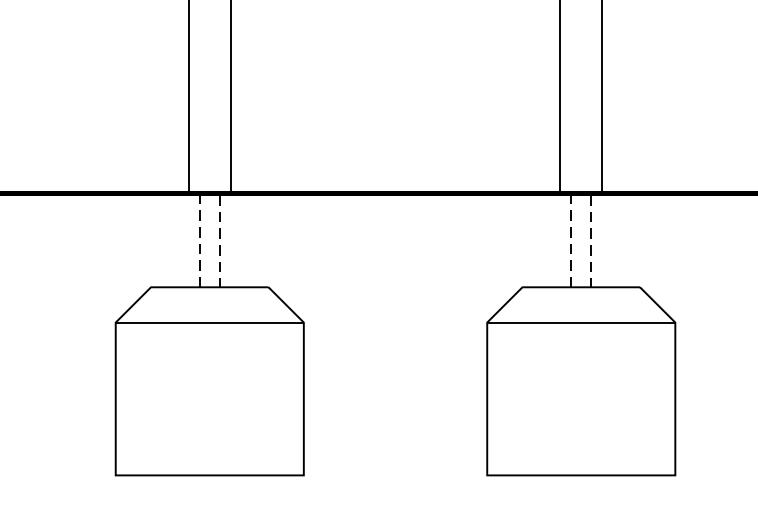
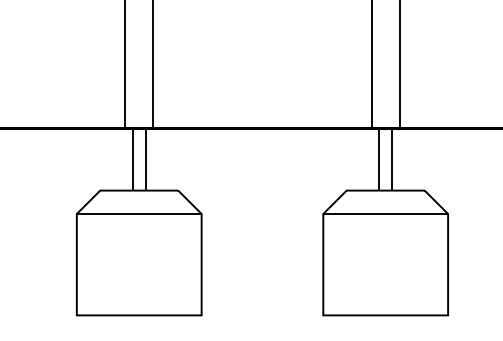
line: (210, 193) -> (139, 128), dashed -> solid
line: (580, 193) -> (385, 128), dashed -> solid

